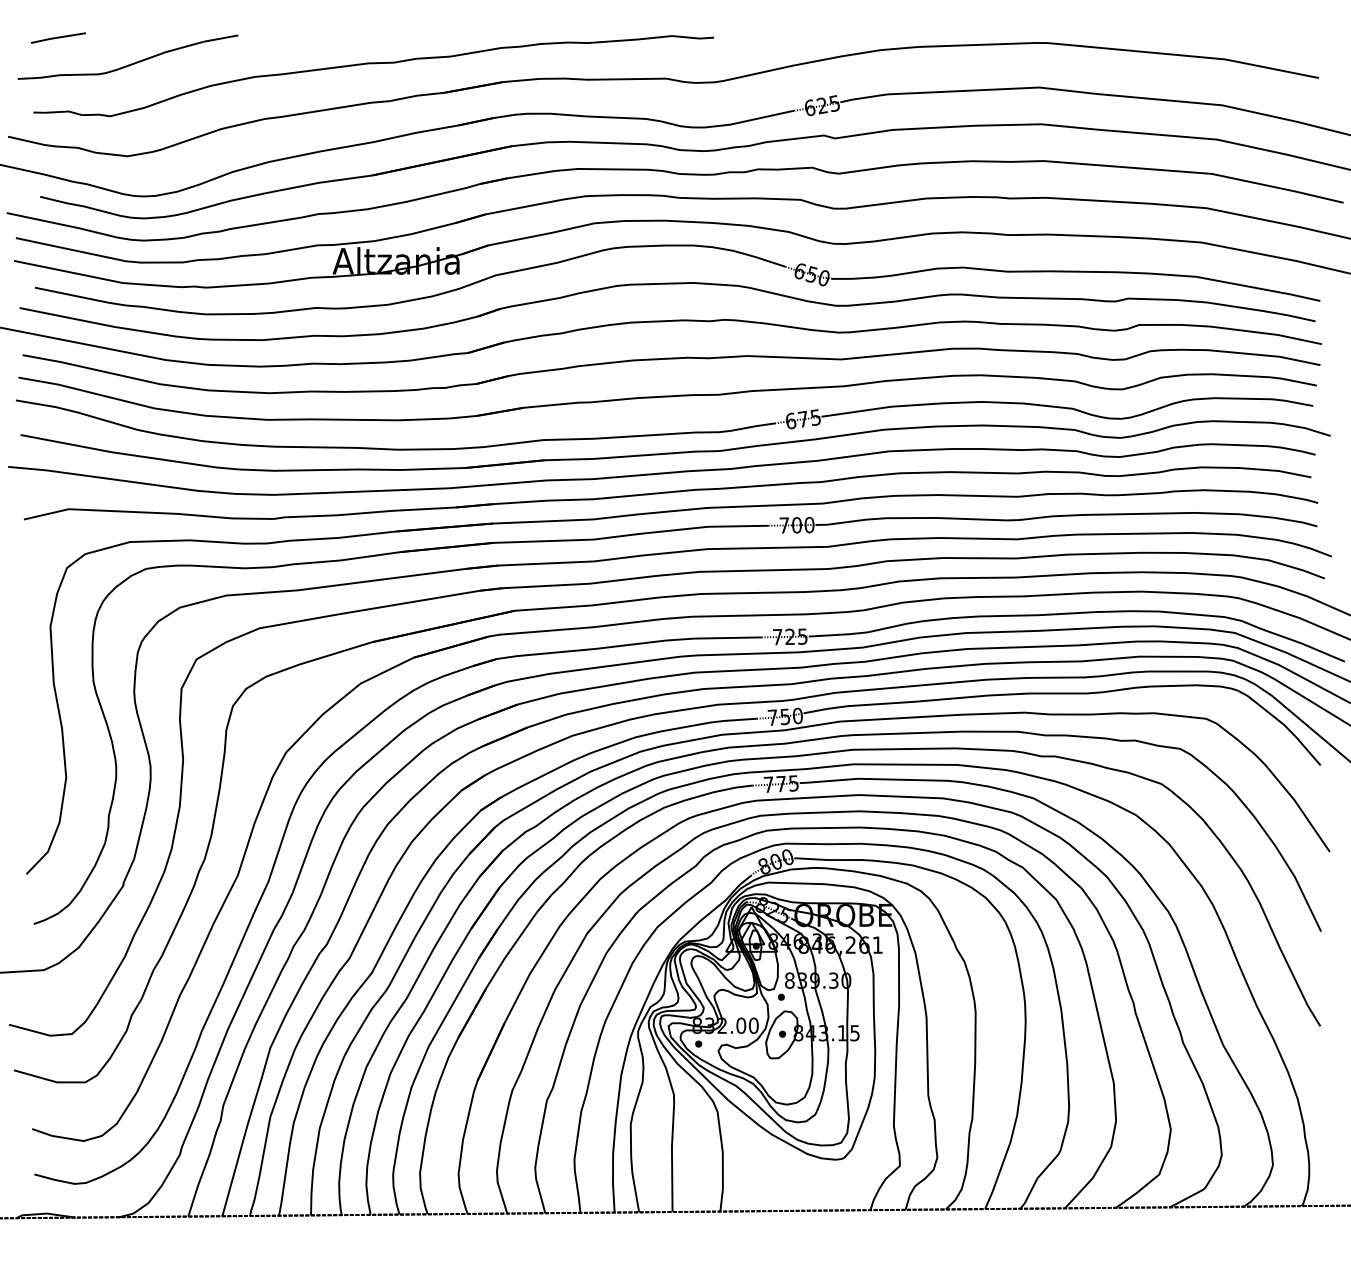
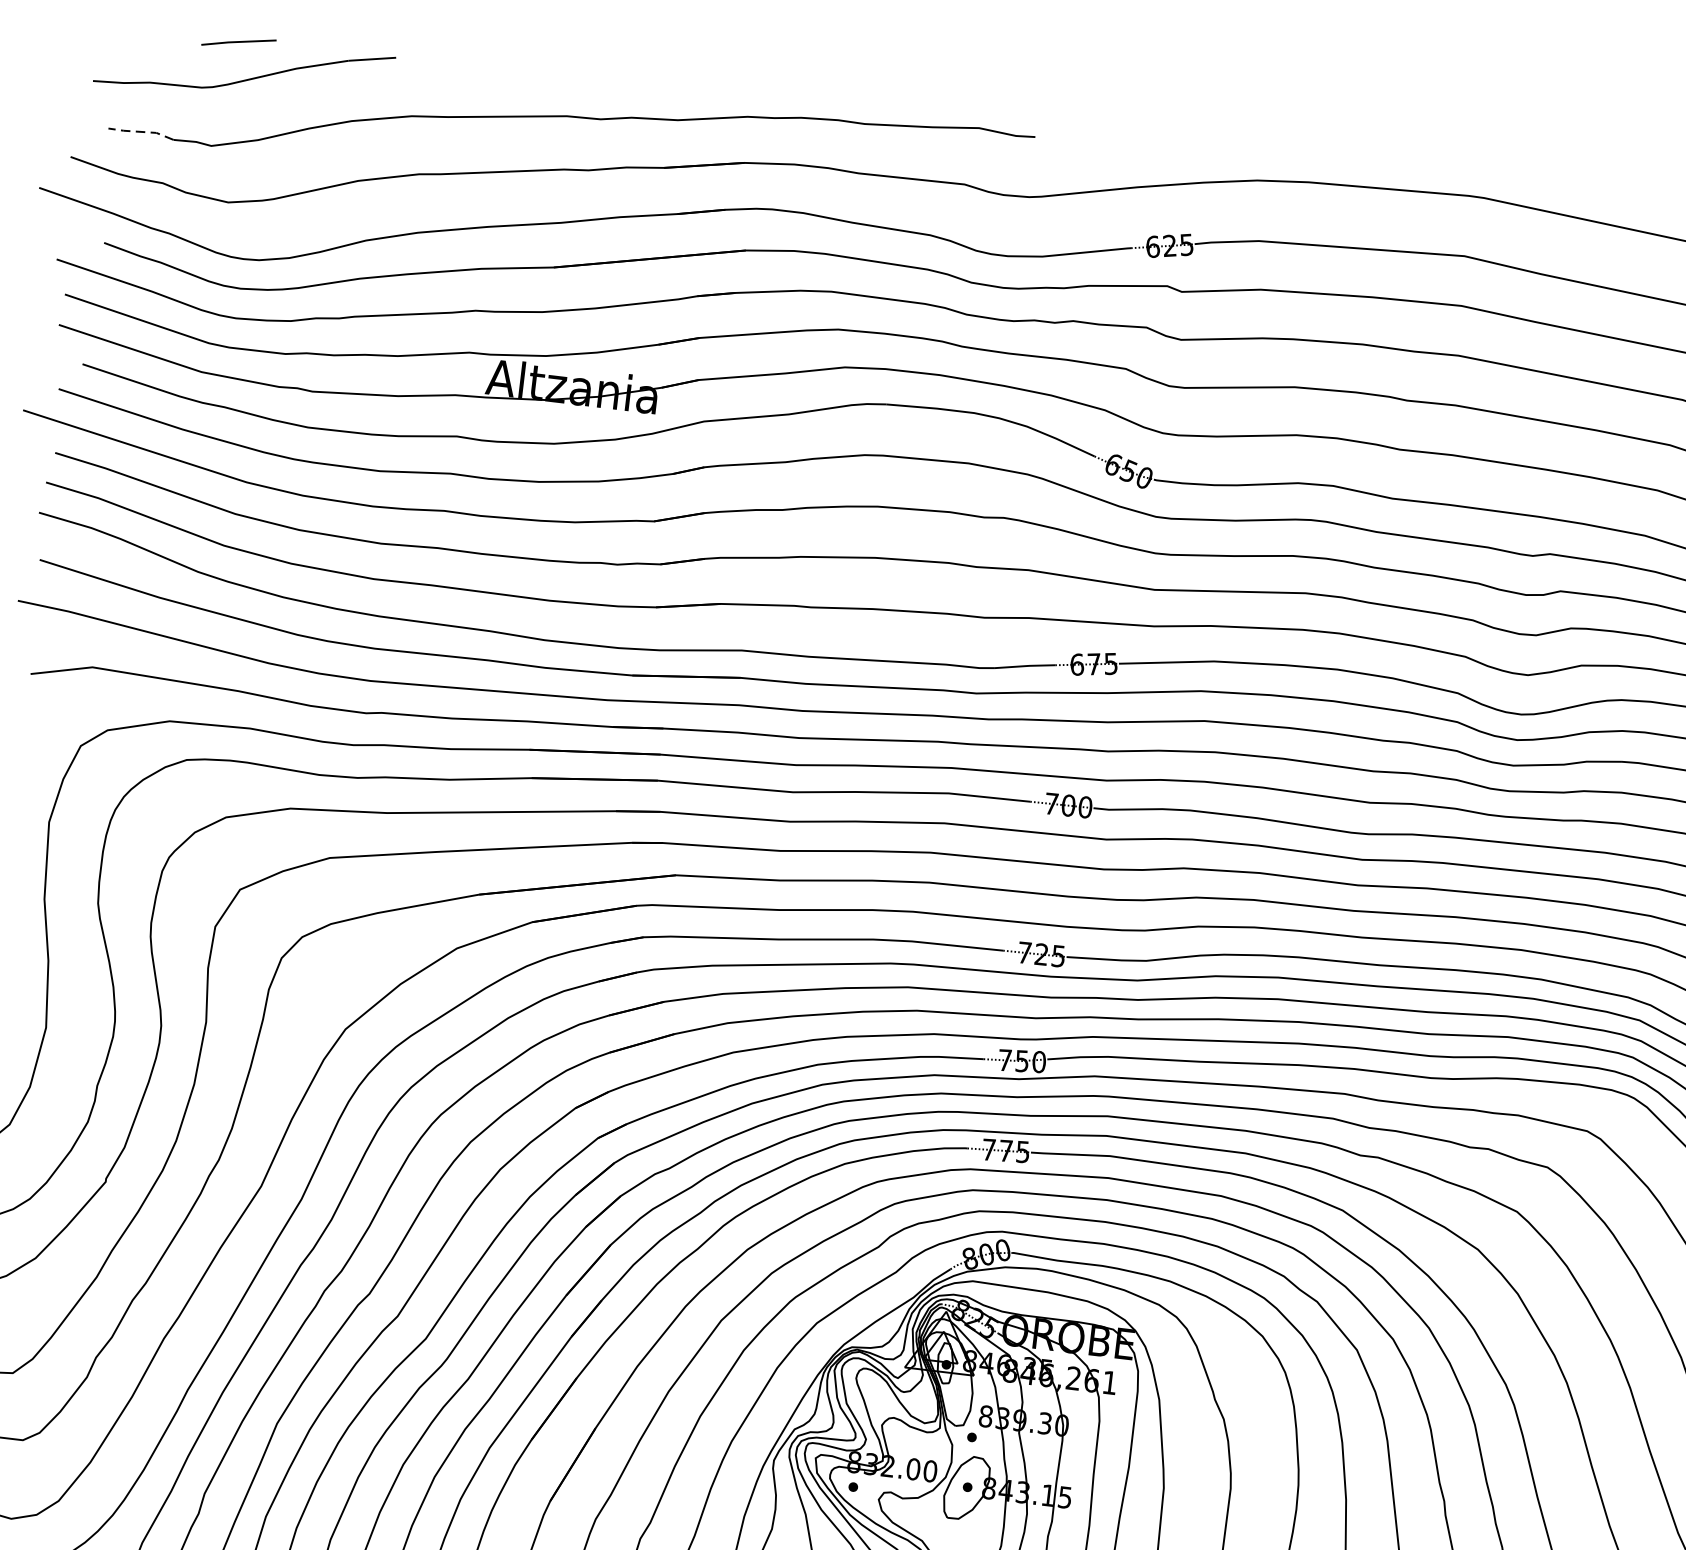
line: (58, 37) -> (238, 41), moved
line: (57, 112) -> (140, 132), solid -> dashed

